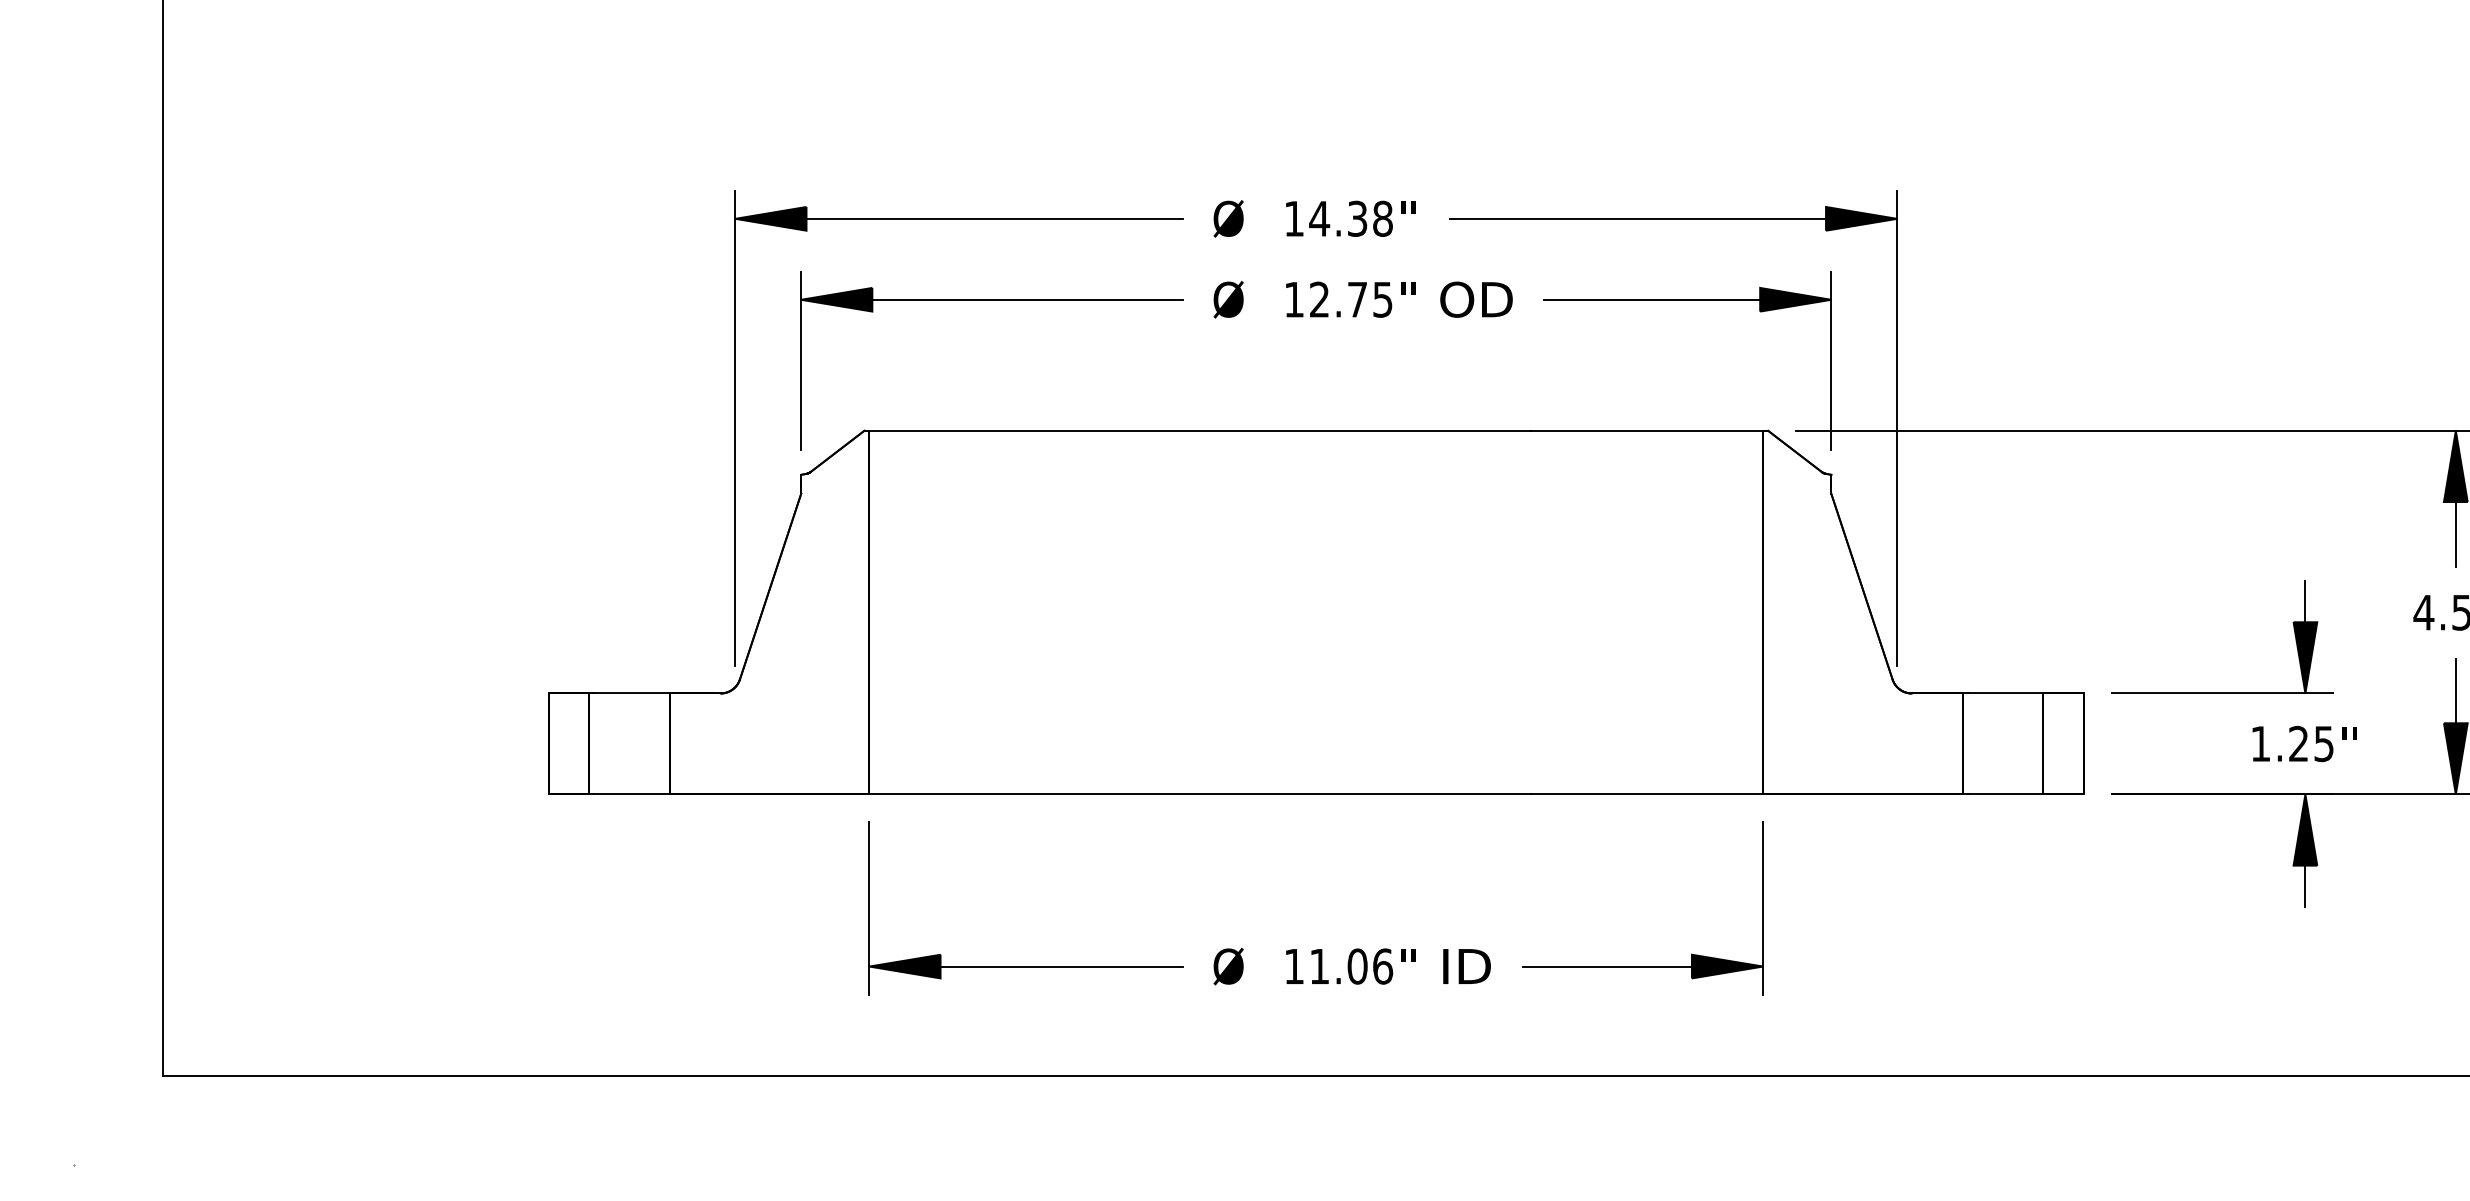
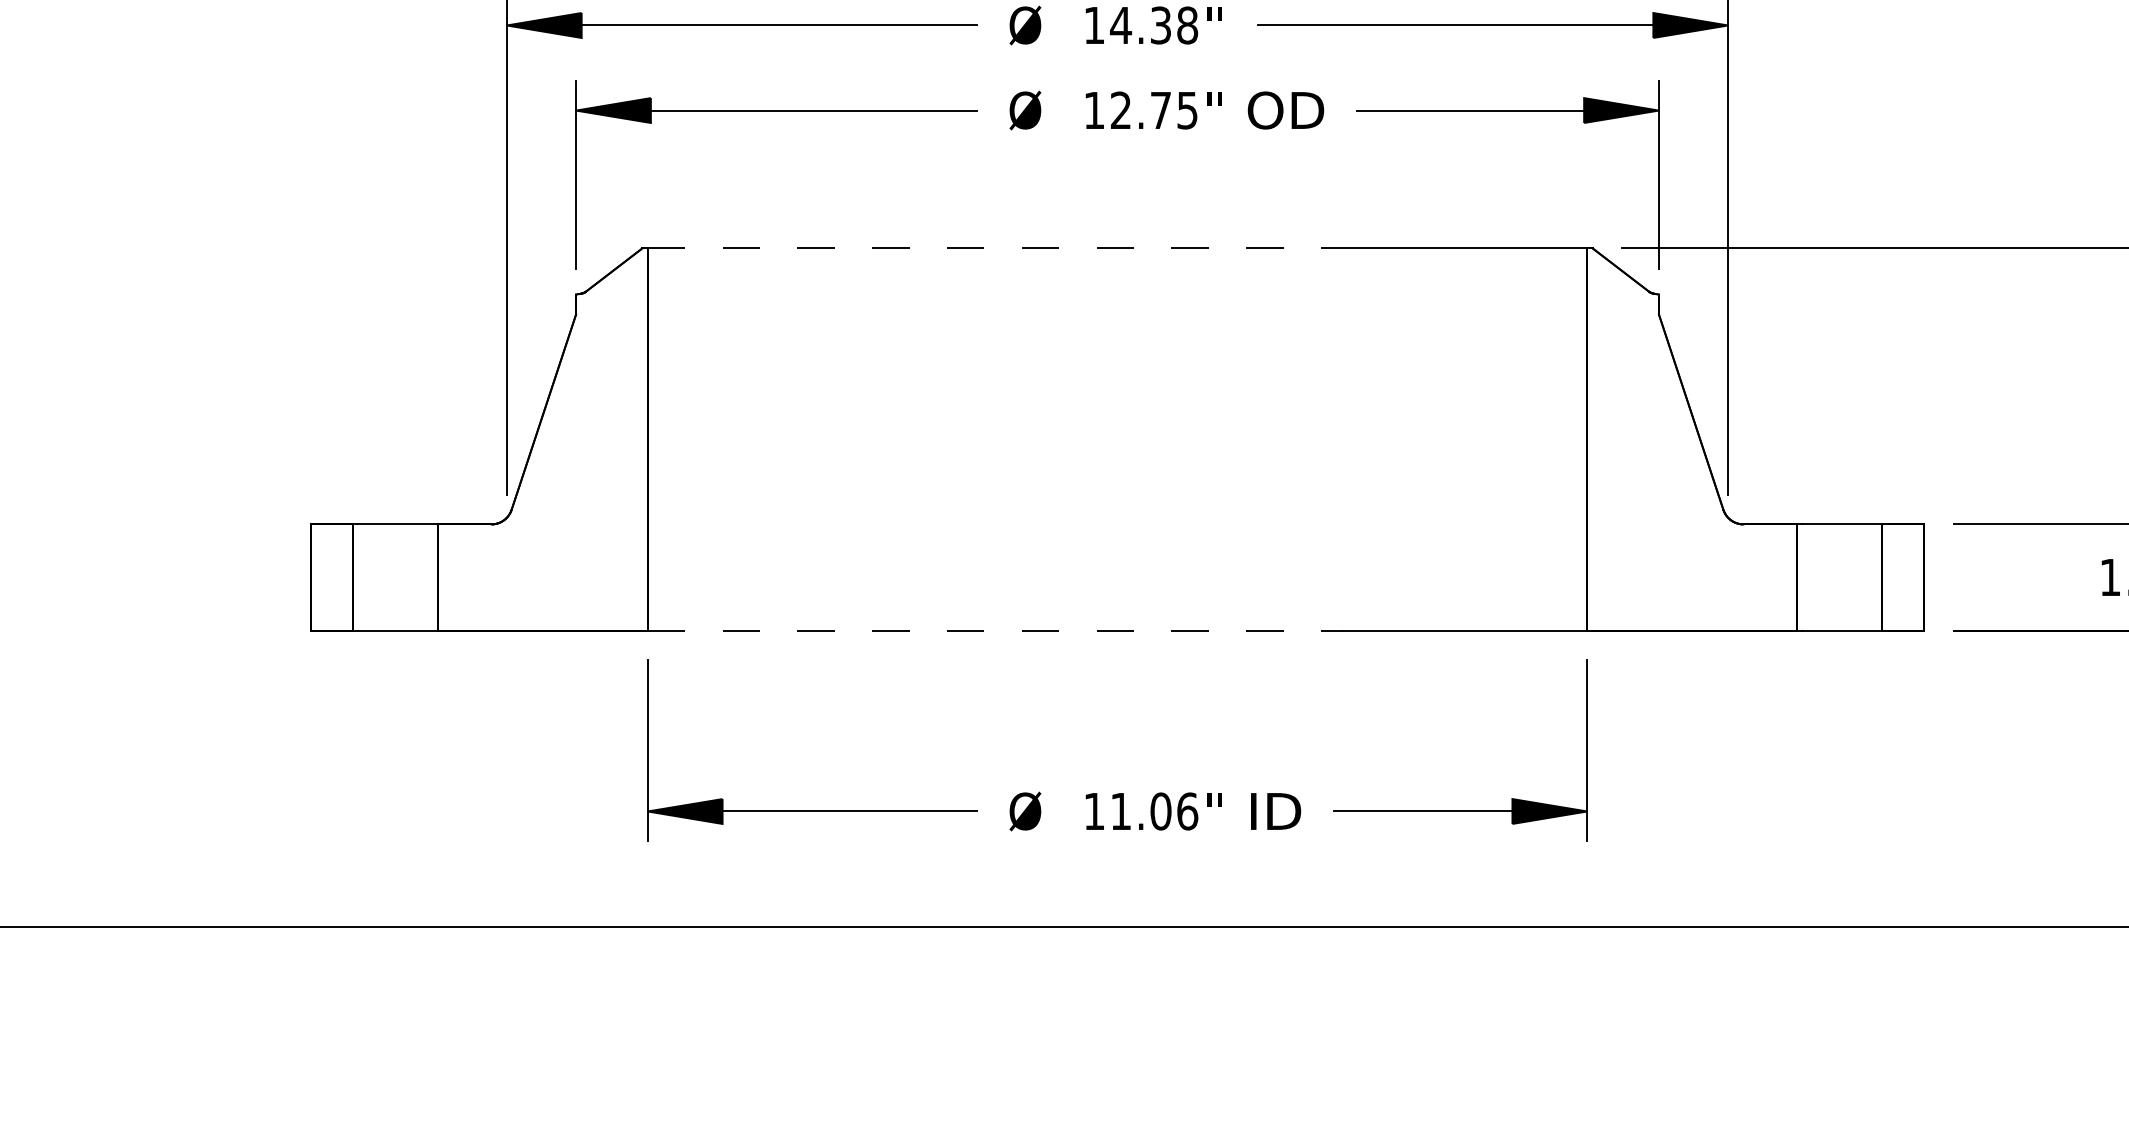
line: (1199, 430) -> (994, 247), solid -> dashed
line: (1199, 794) -> (994, 630), solid -> dashed

